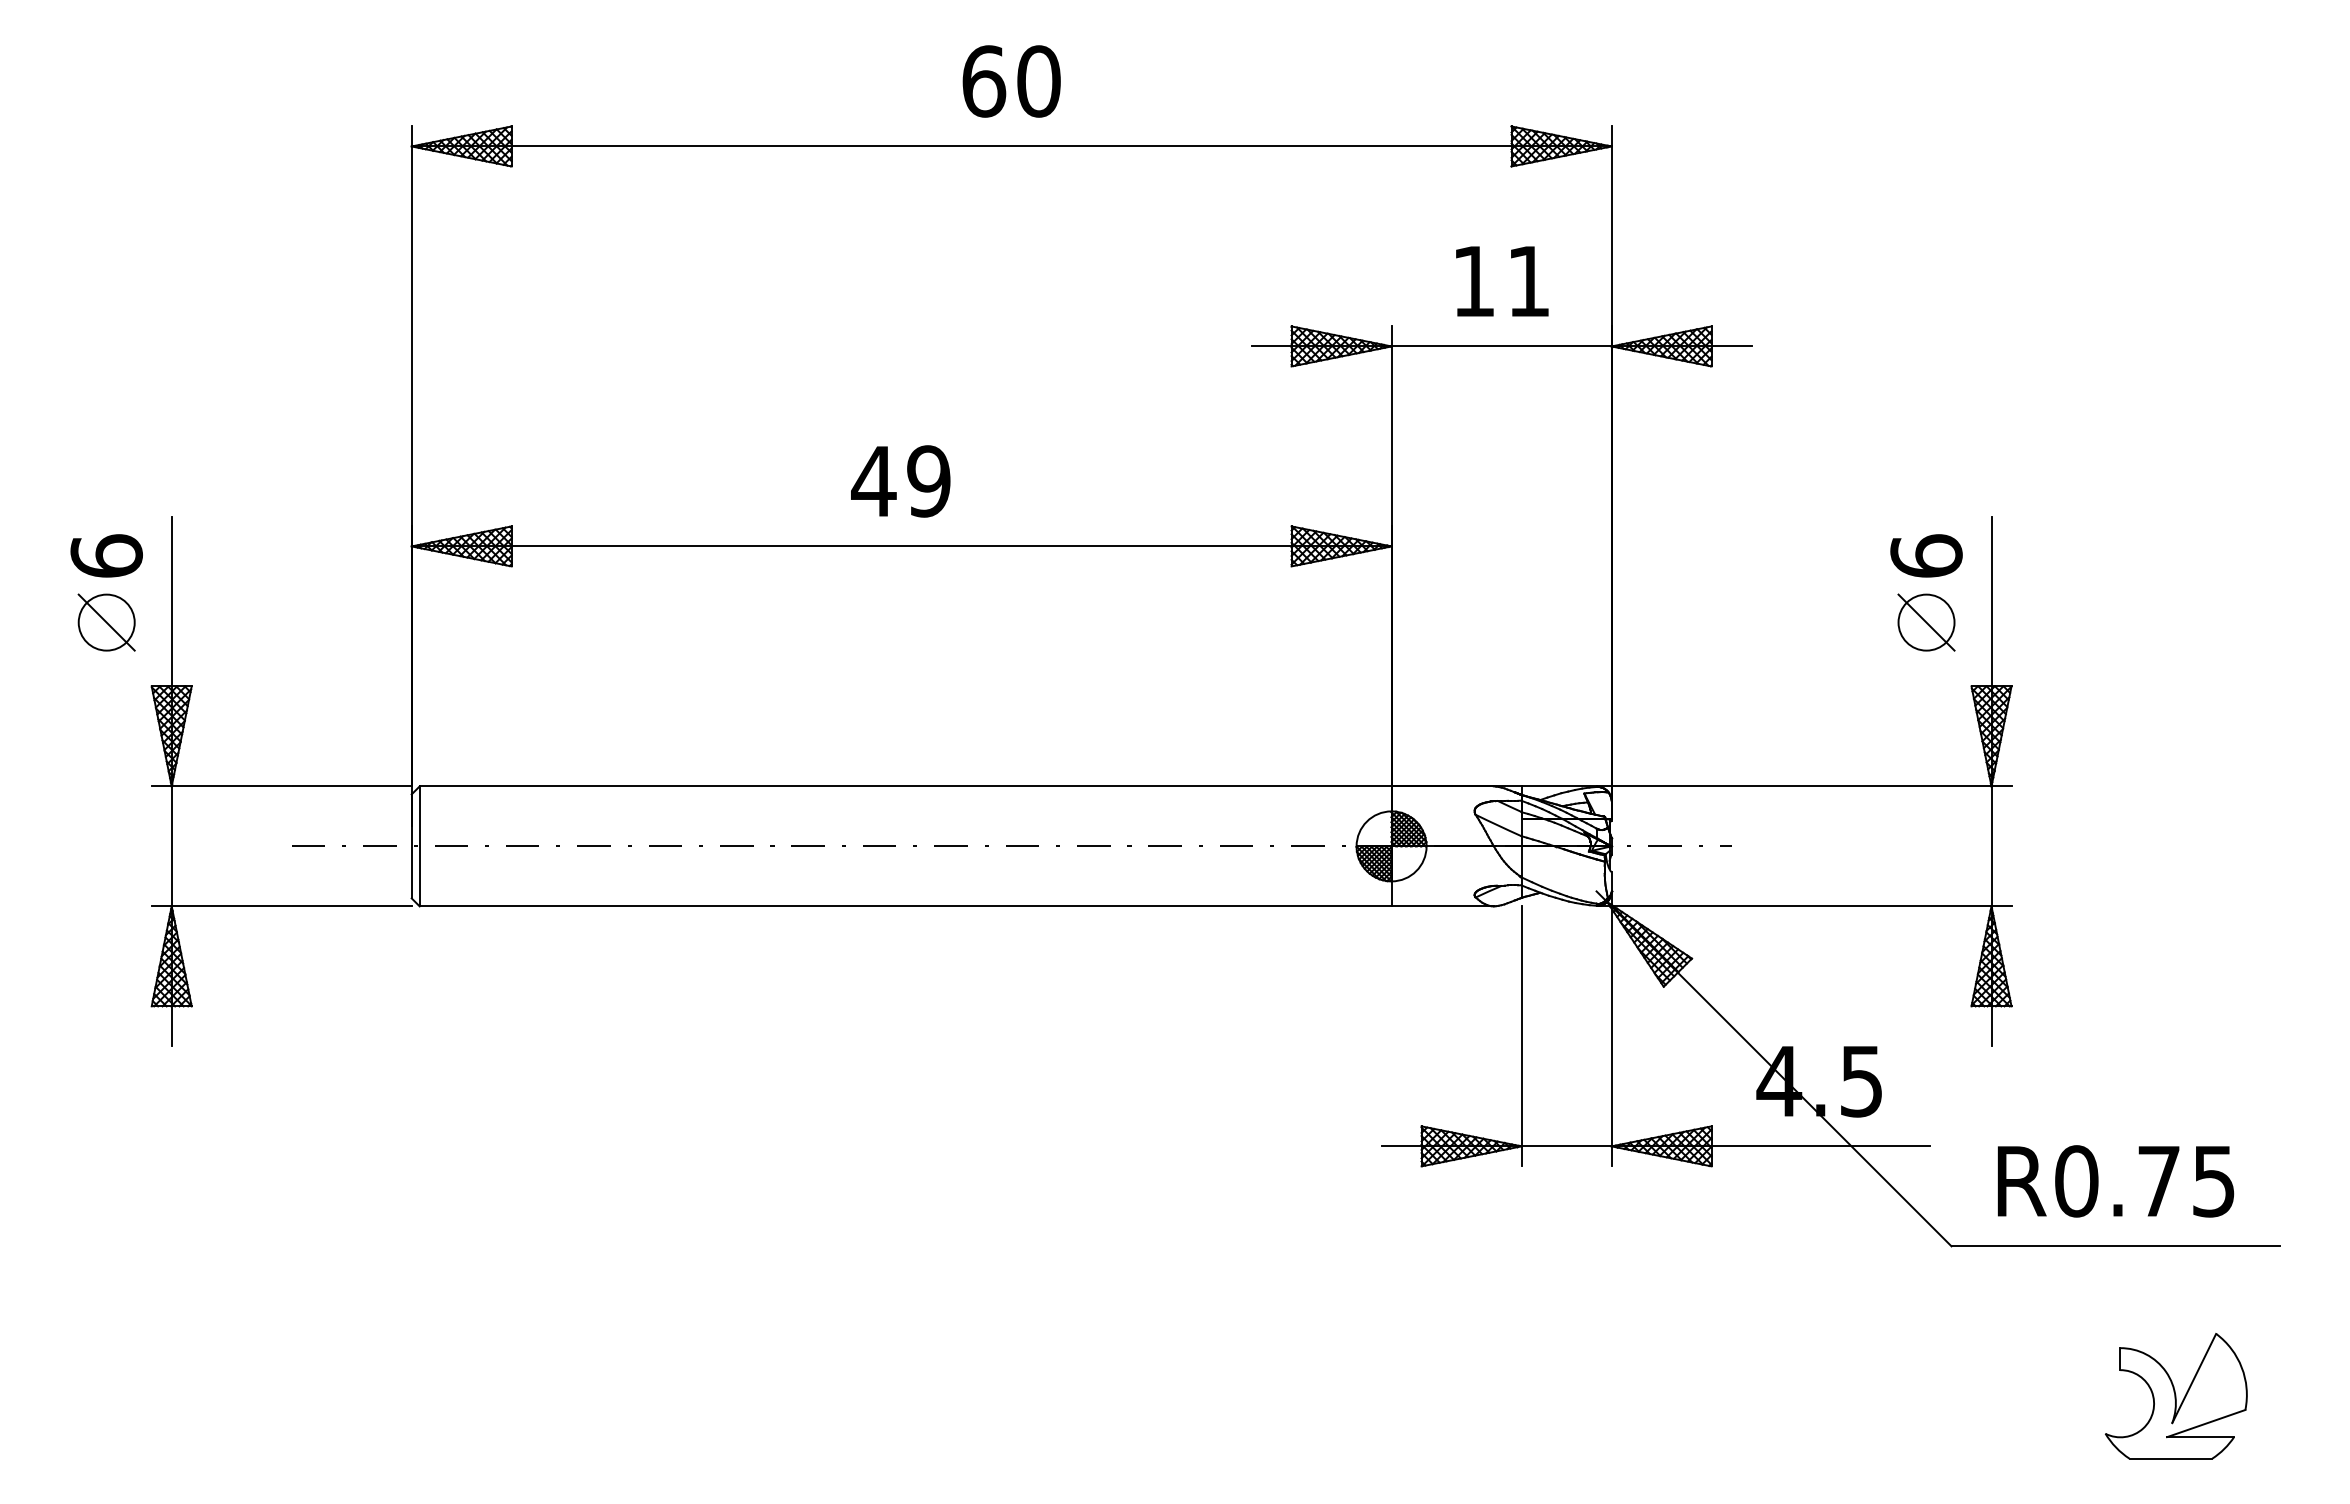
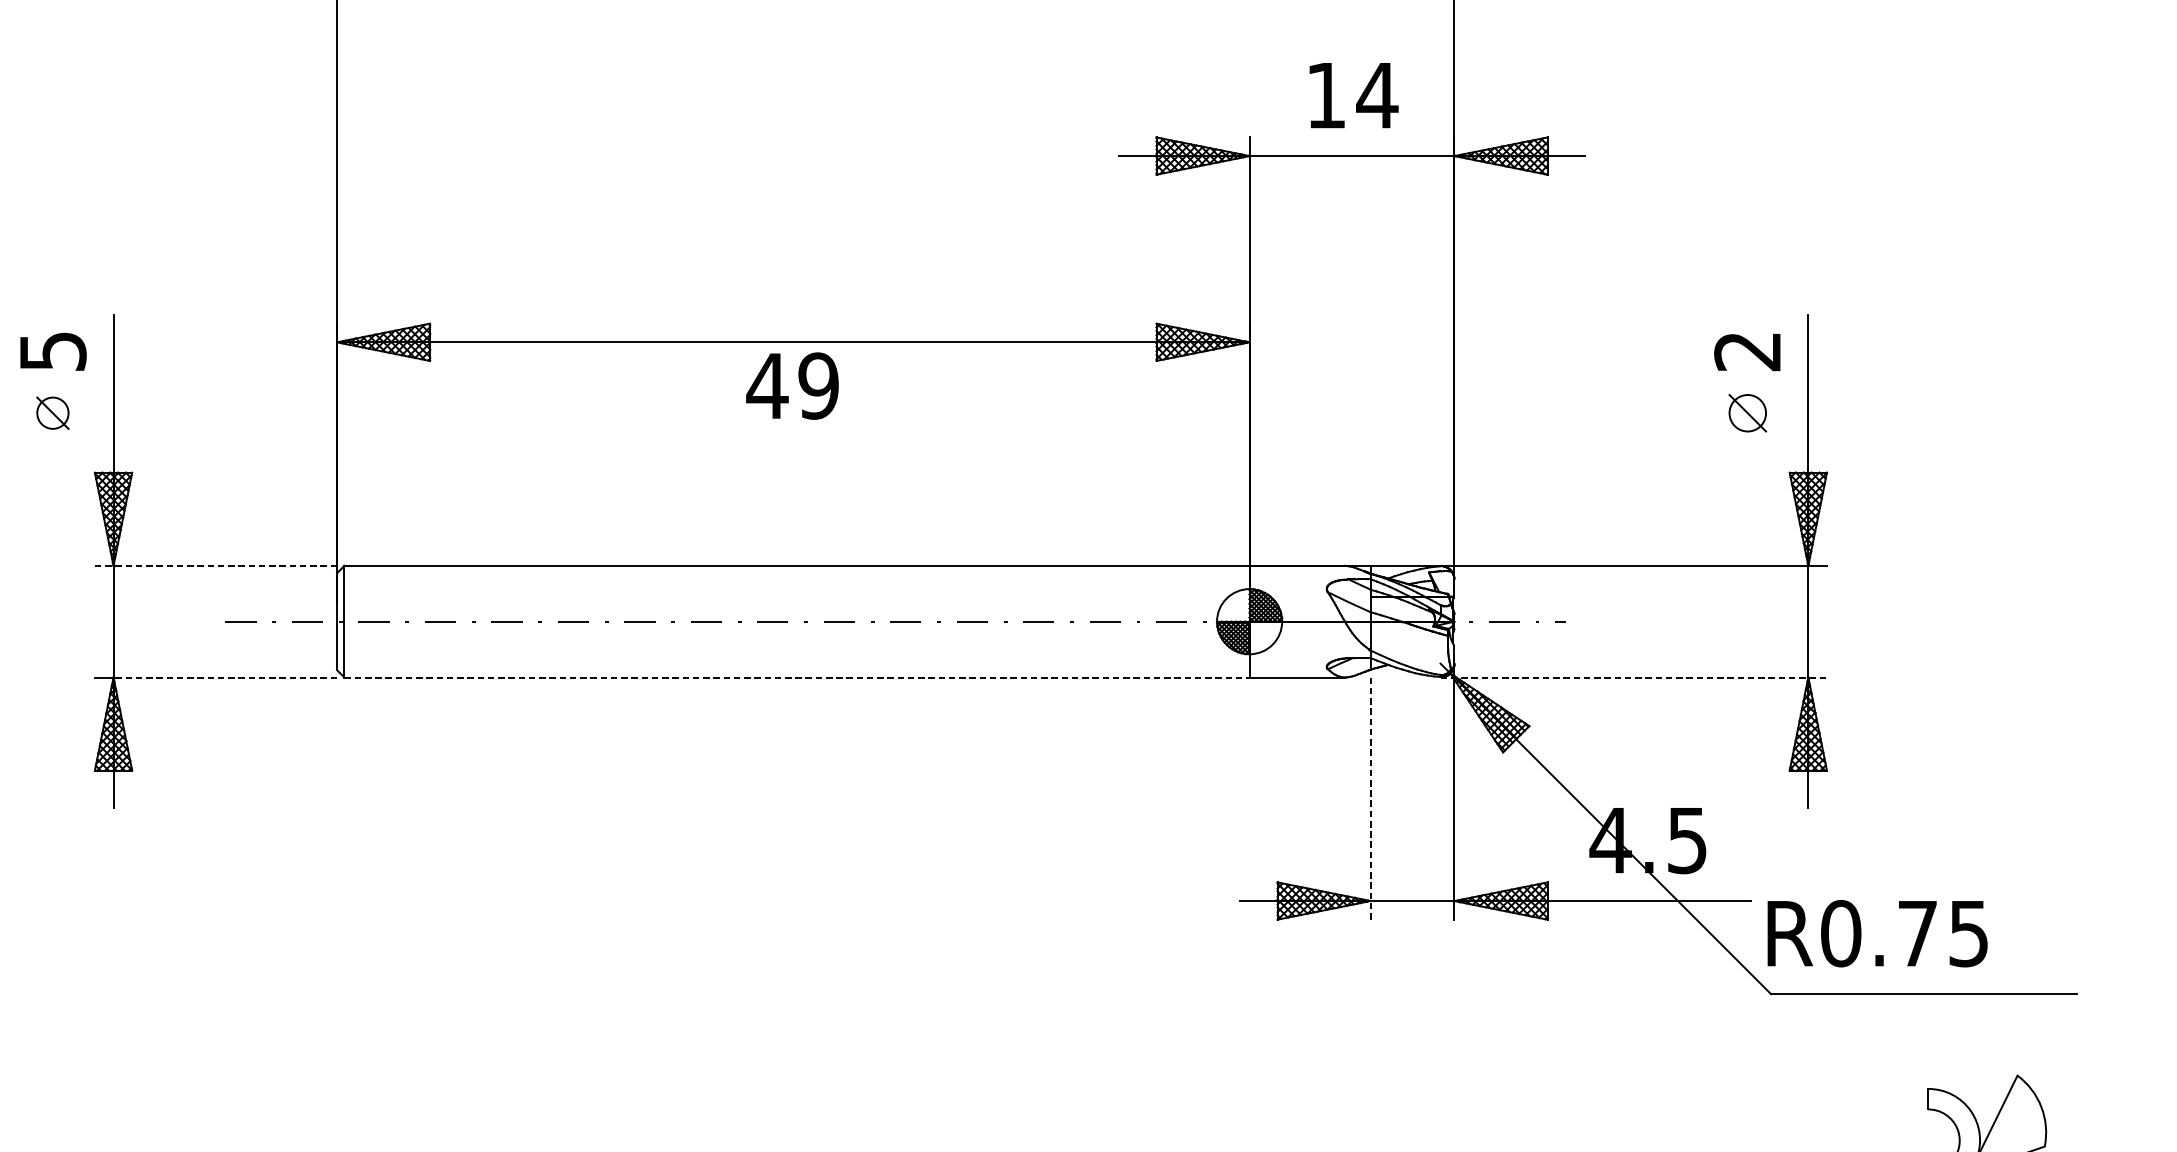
text: (1528, 281) -> (1377, 95), 11 -> 14
text: (900, 481) -> (792, 386), moved
text: (106, 555) -> (52, 350), 6 -> 5
text: (1926, 555) -> (1747, 350), 6 -> 2
part: (106, 622) -> (52, 413), size x0.6
part: (1926, 622) -> (1747, 413), size x0.7
line: (281, 786) -> (215, 565), solid -> dashed
line: (291, 906) -> (225, 677), solid -> dashed
line: (905, 906) -> (796, 677), solid -> dashed
line: (1804, 906) -> (1634, 677), solid -> dashed
line: (1521, 1036) -> (1370, 798), solid -> dashed
text: (2115, 1181) -> (1877, 933), moved

